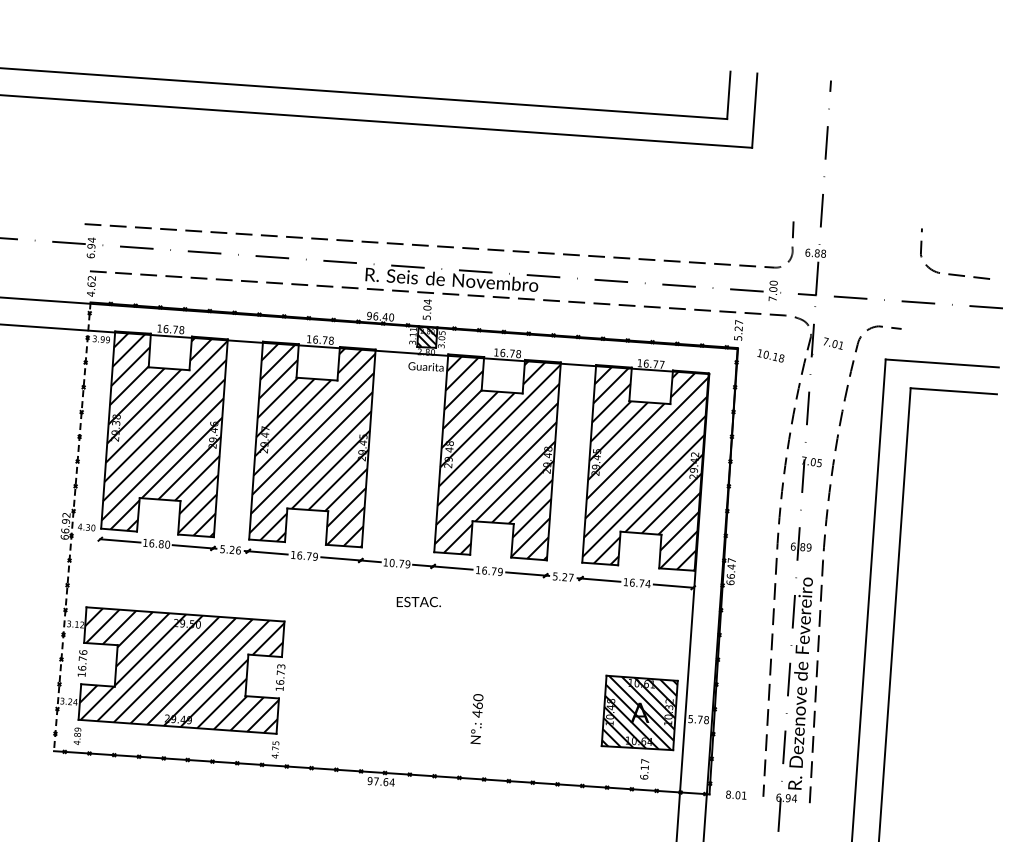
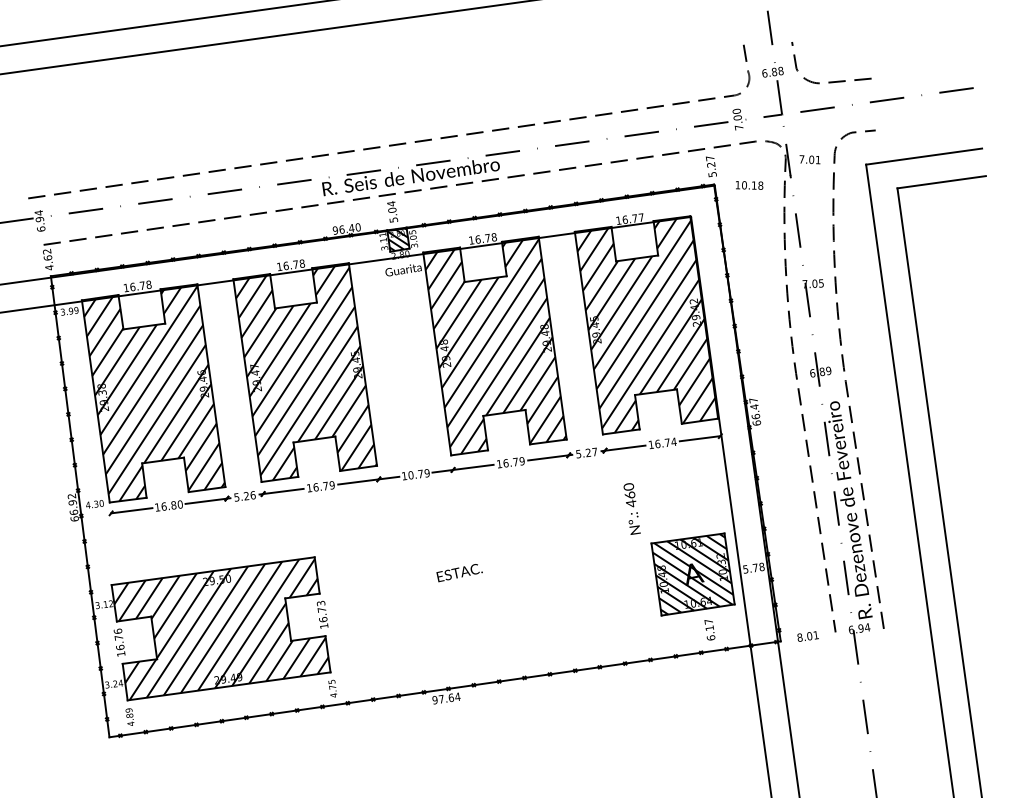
curve: (953, 273) -> (833, 80), moved
line: (72, 527) -> (80, 507), dashed -> solid
text: (418, 602) -> (459, 573), moved
text: (476, 719) -> (631, 509), moved

